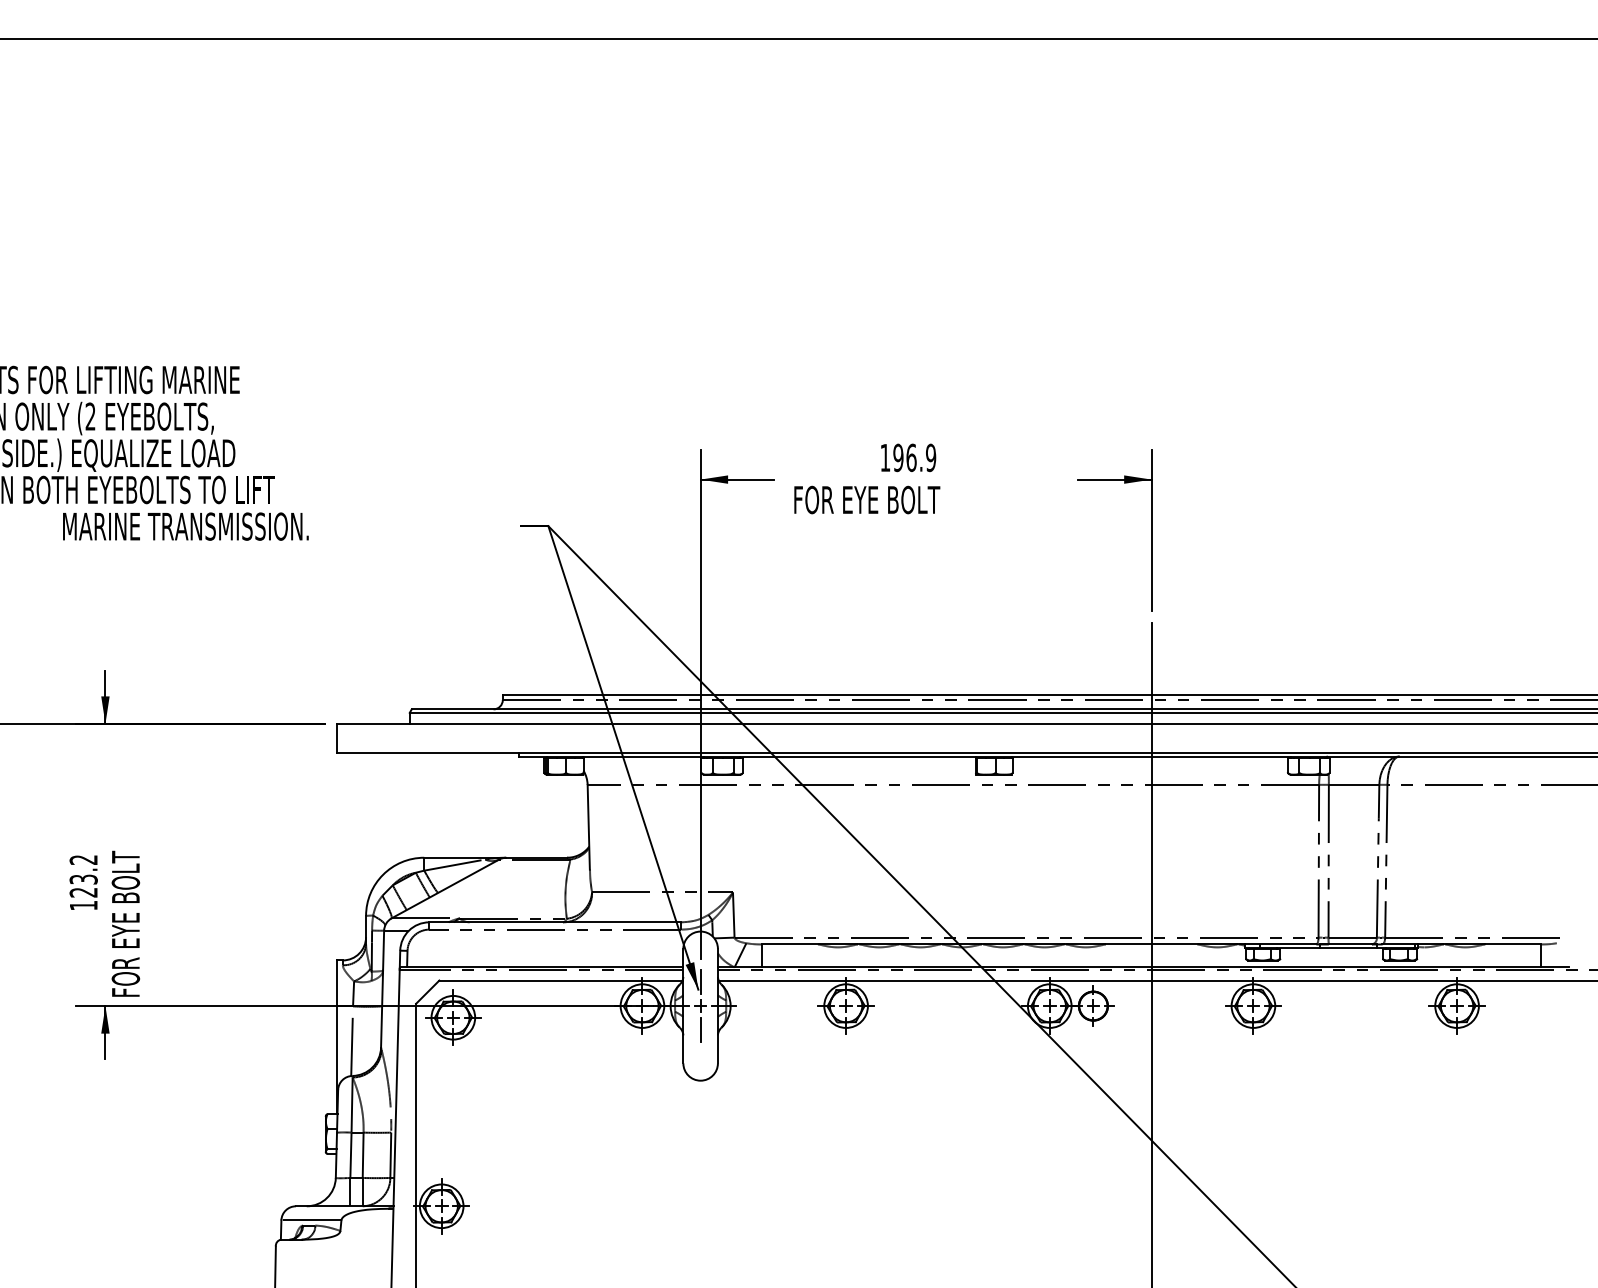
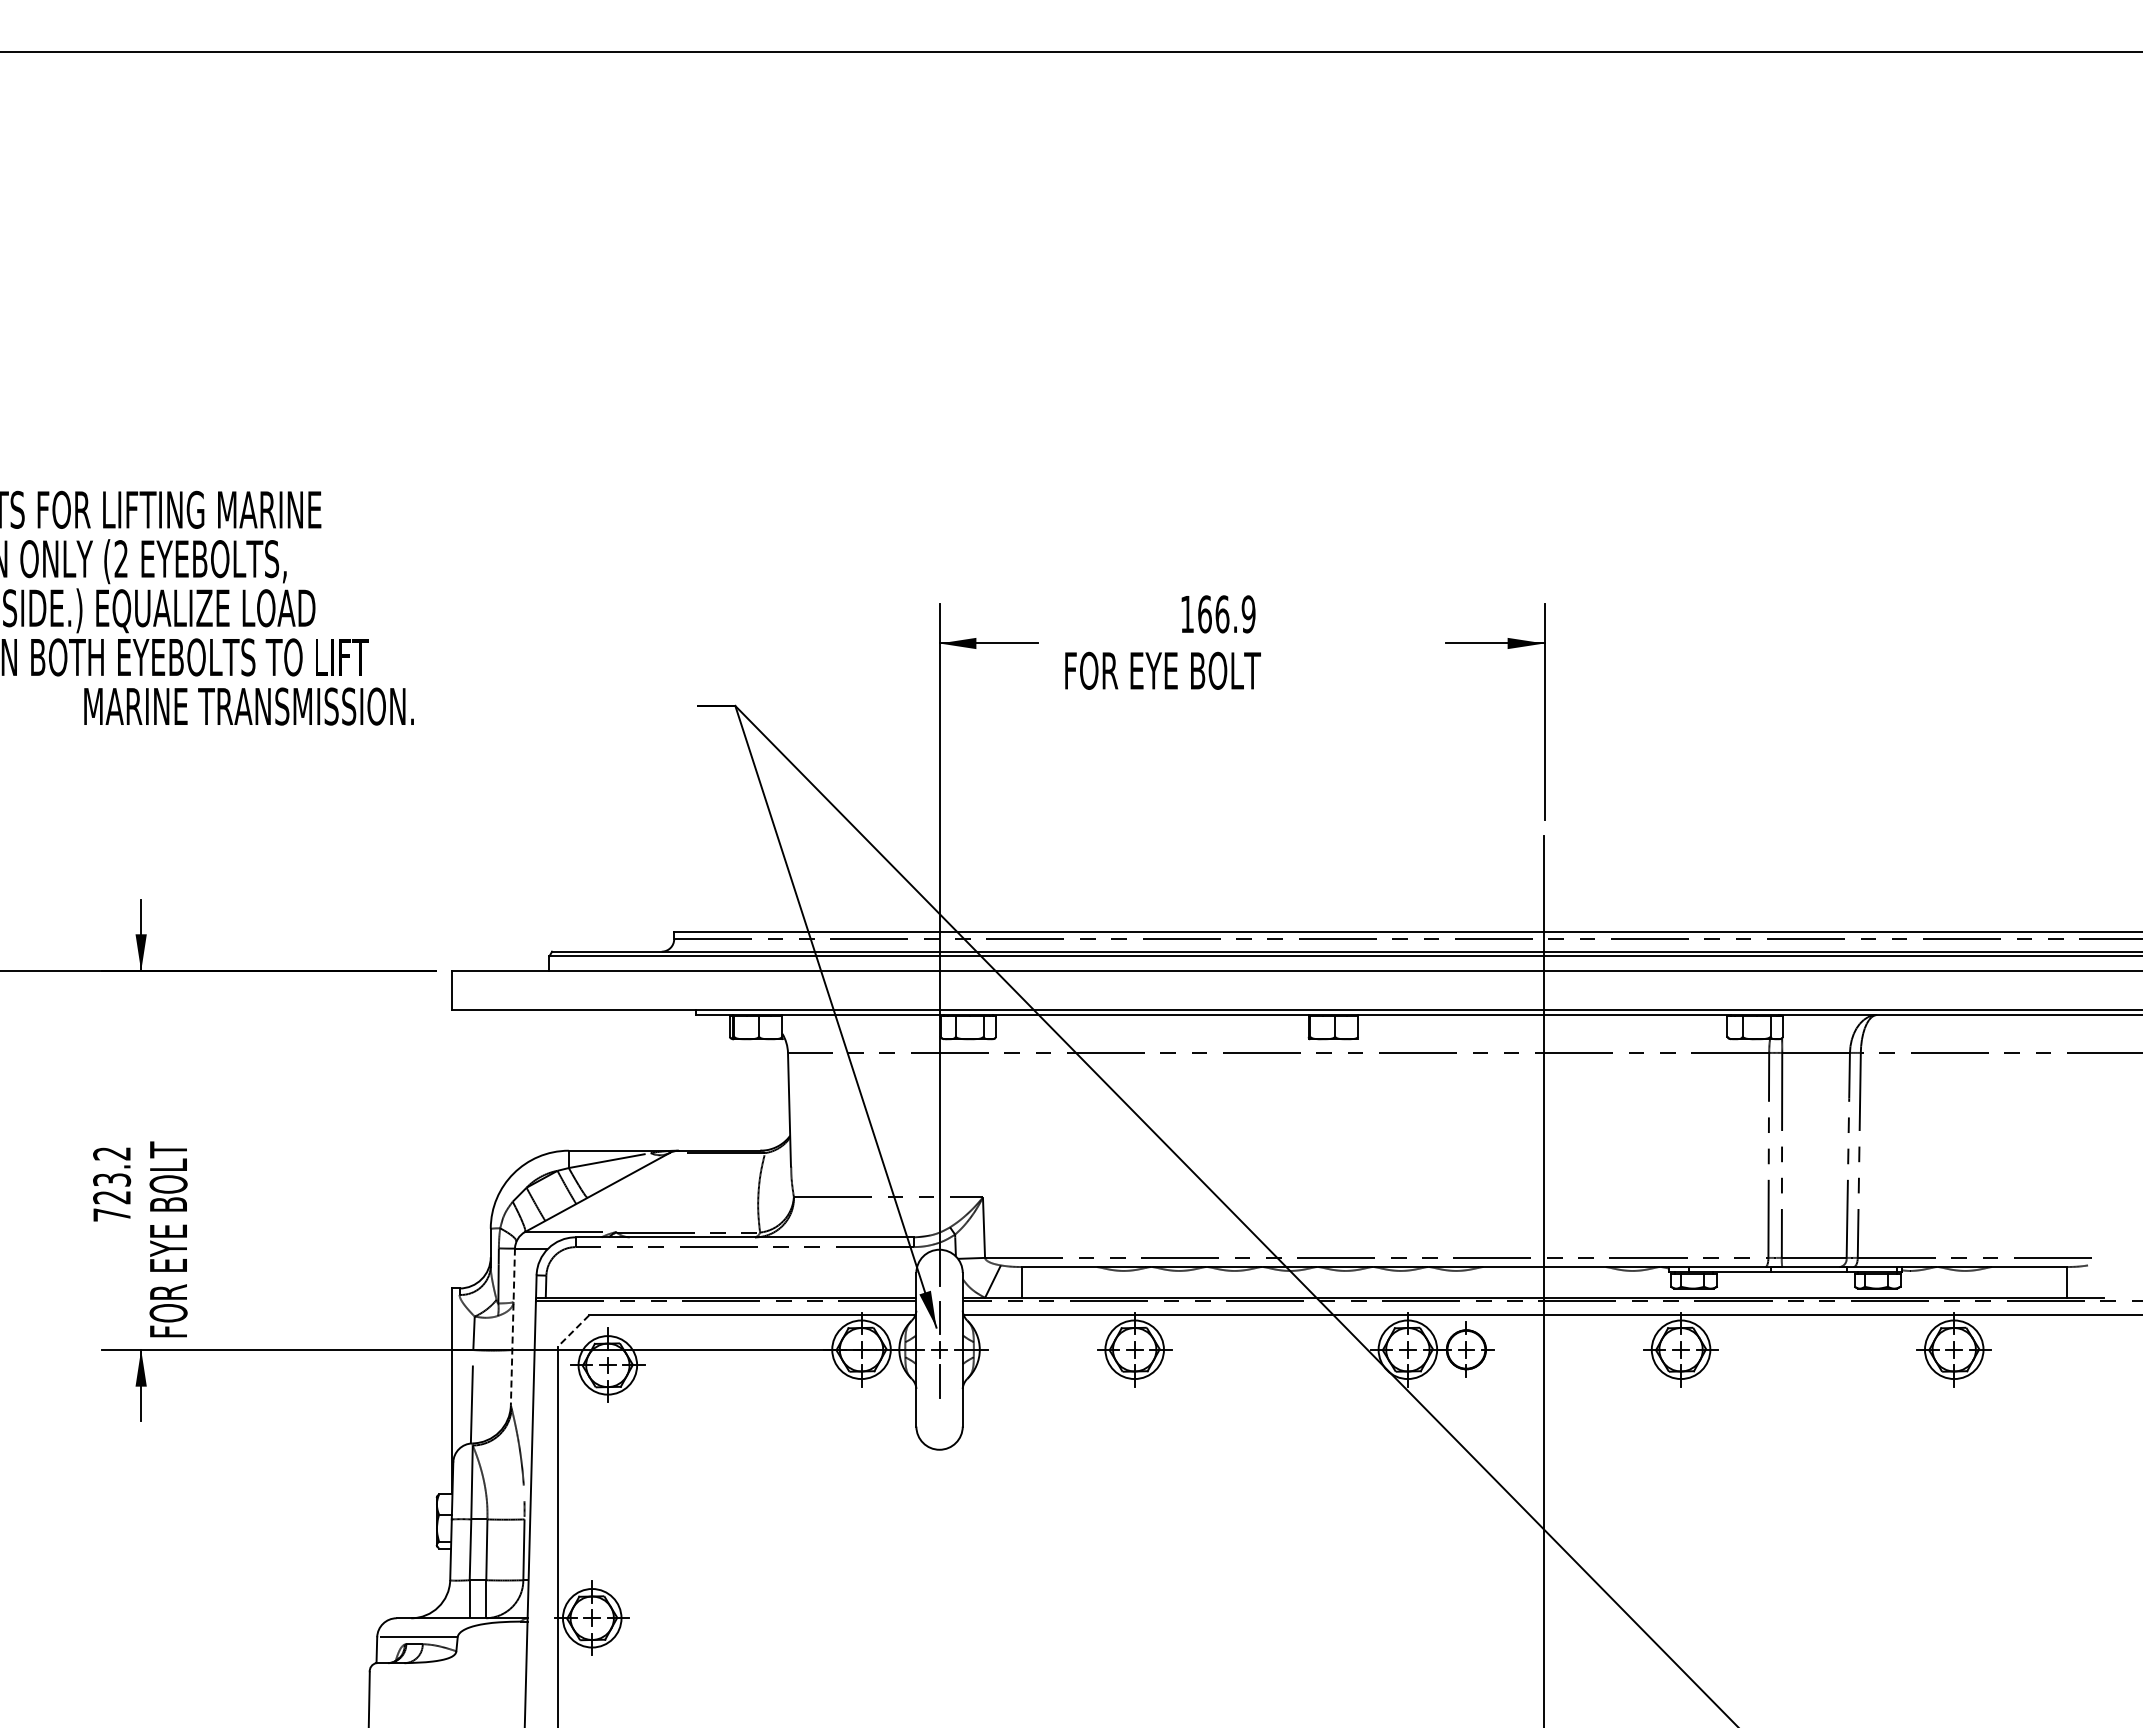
text: (898, 457) -> (1204, 614), 196.9 -> 166.9
text: (83, 905) -> (111, 1214), 123.2 -> 723.2
line: (382, 989) -> (512, 1327), solid -> dashed
line: (427, 992) -> (573, 1331), solid -> dashed

